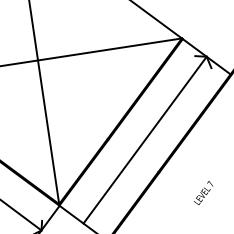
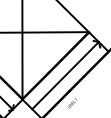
text: (201, 193) -> (71, 103), moved

